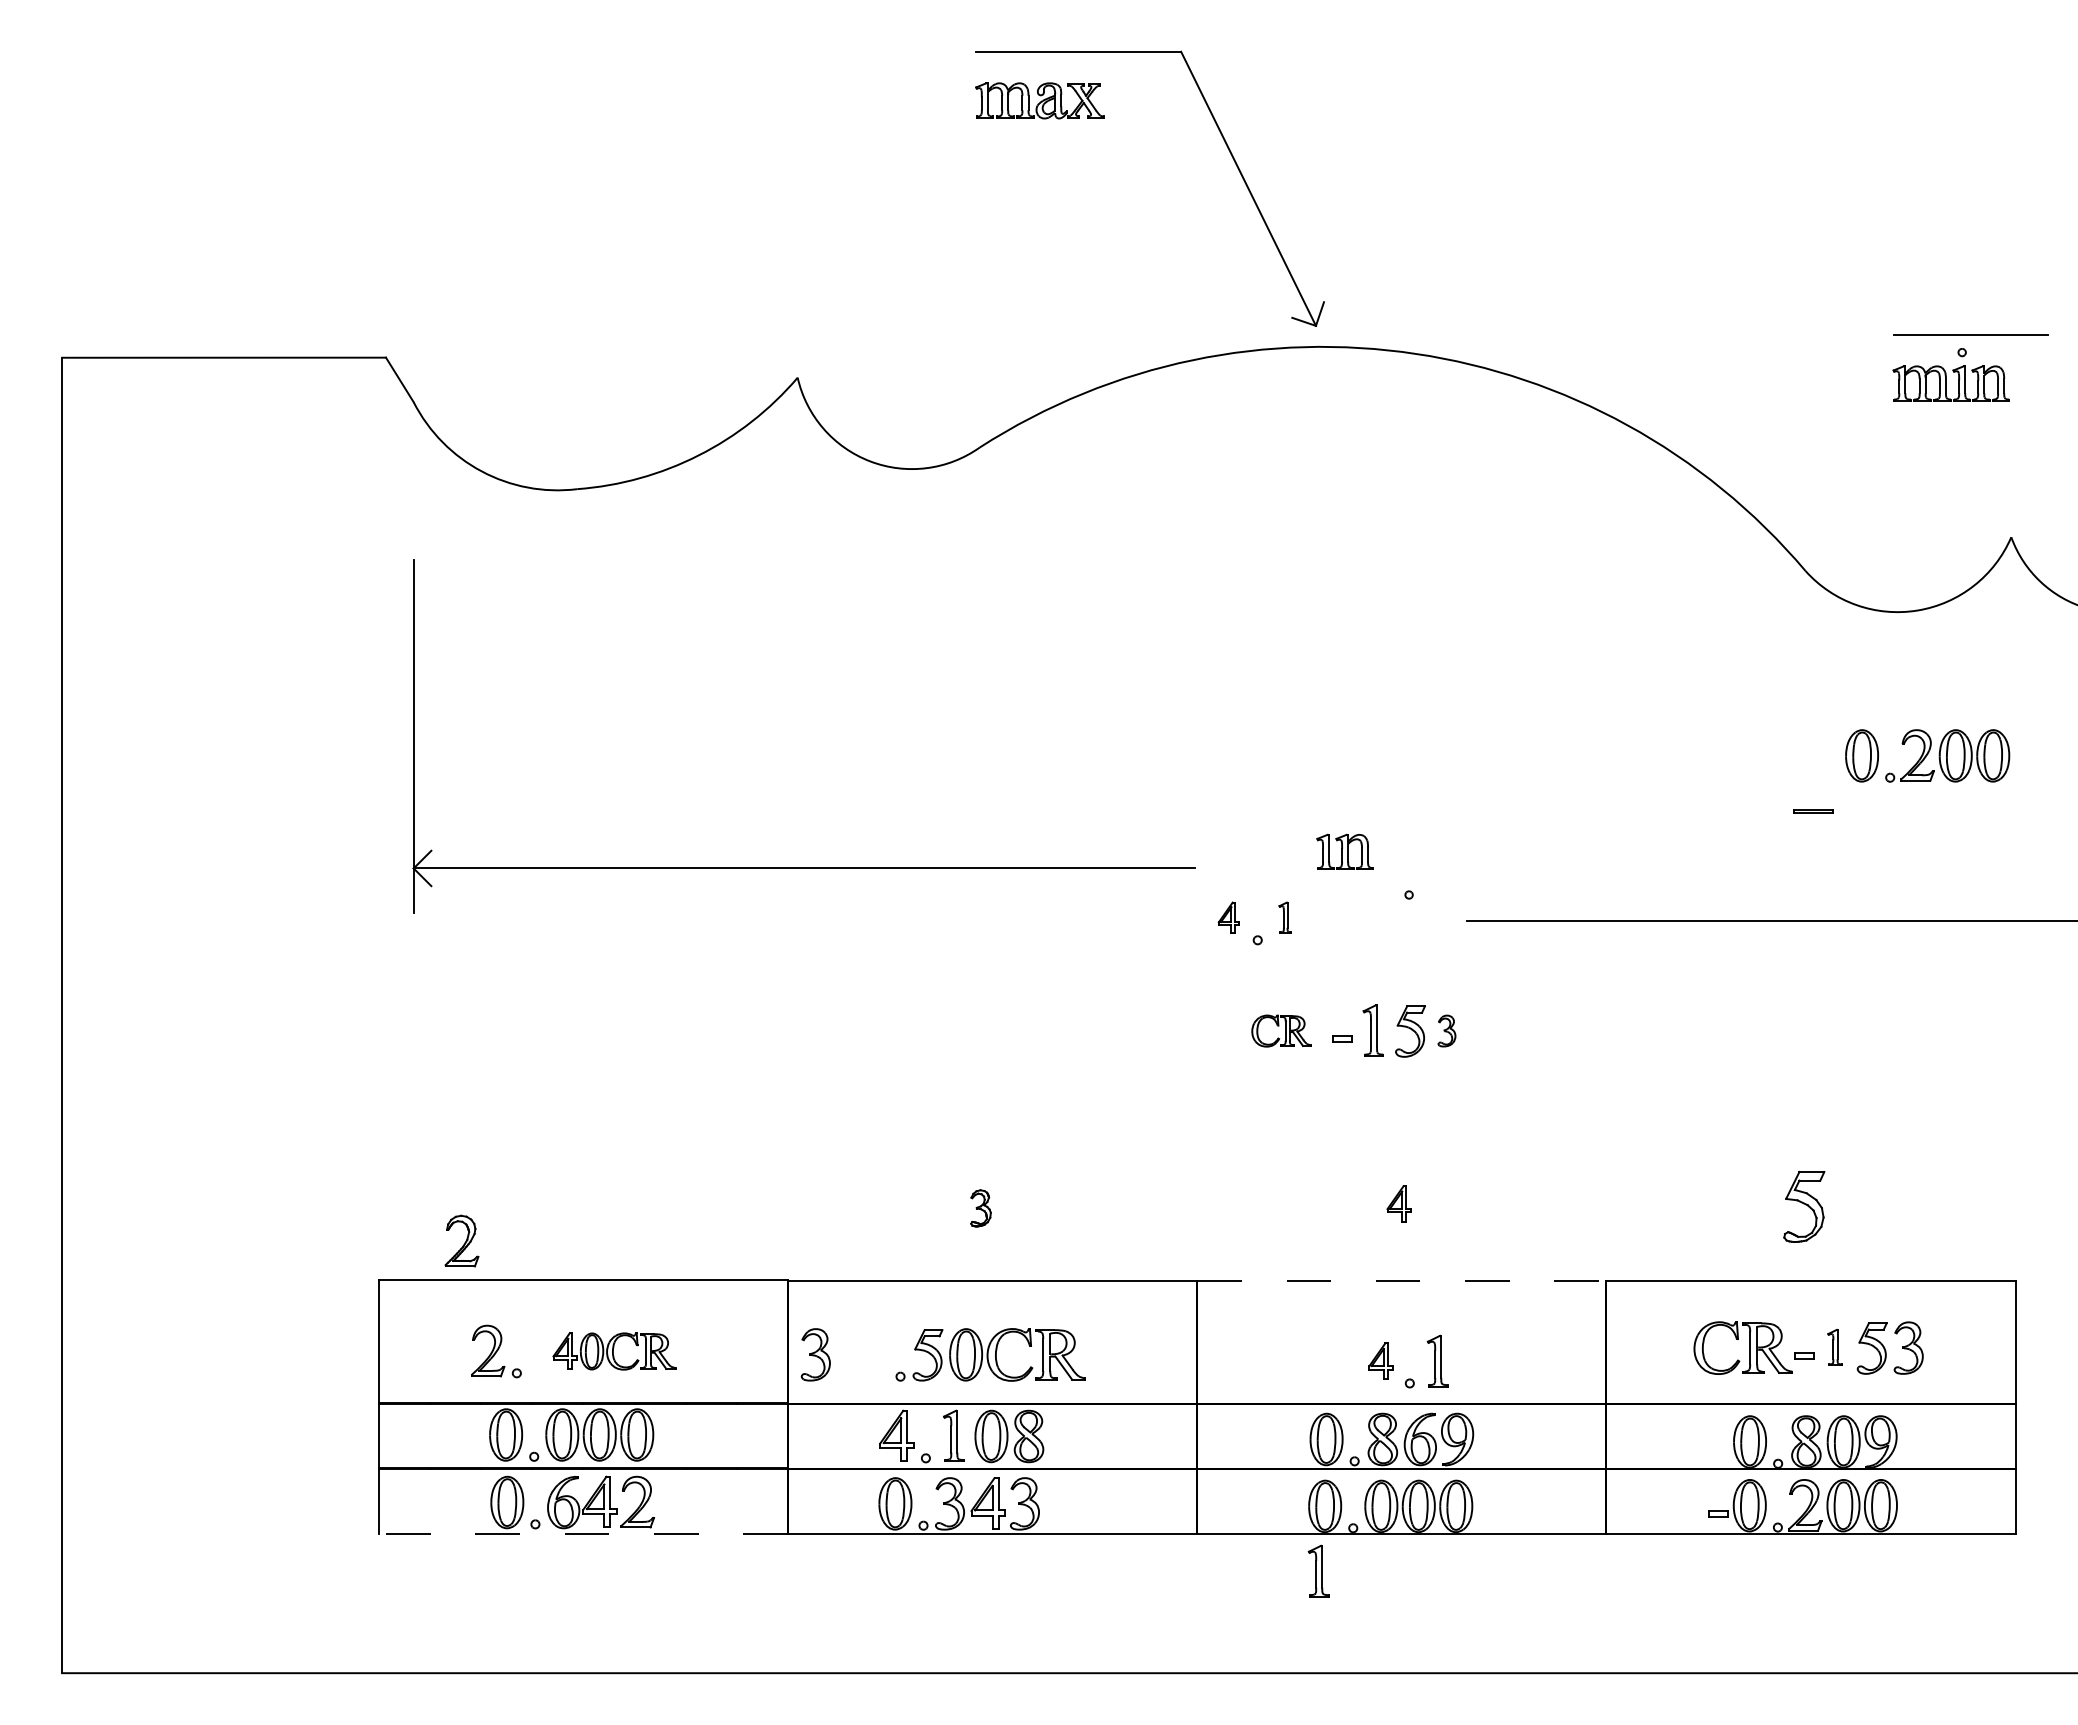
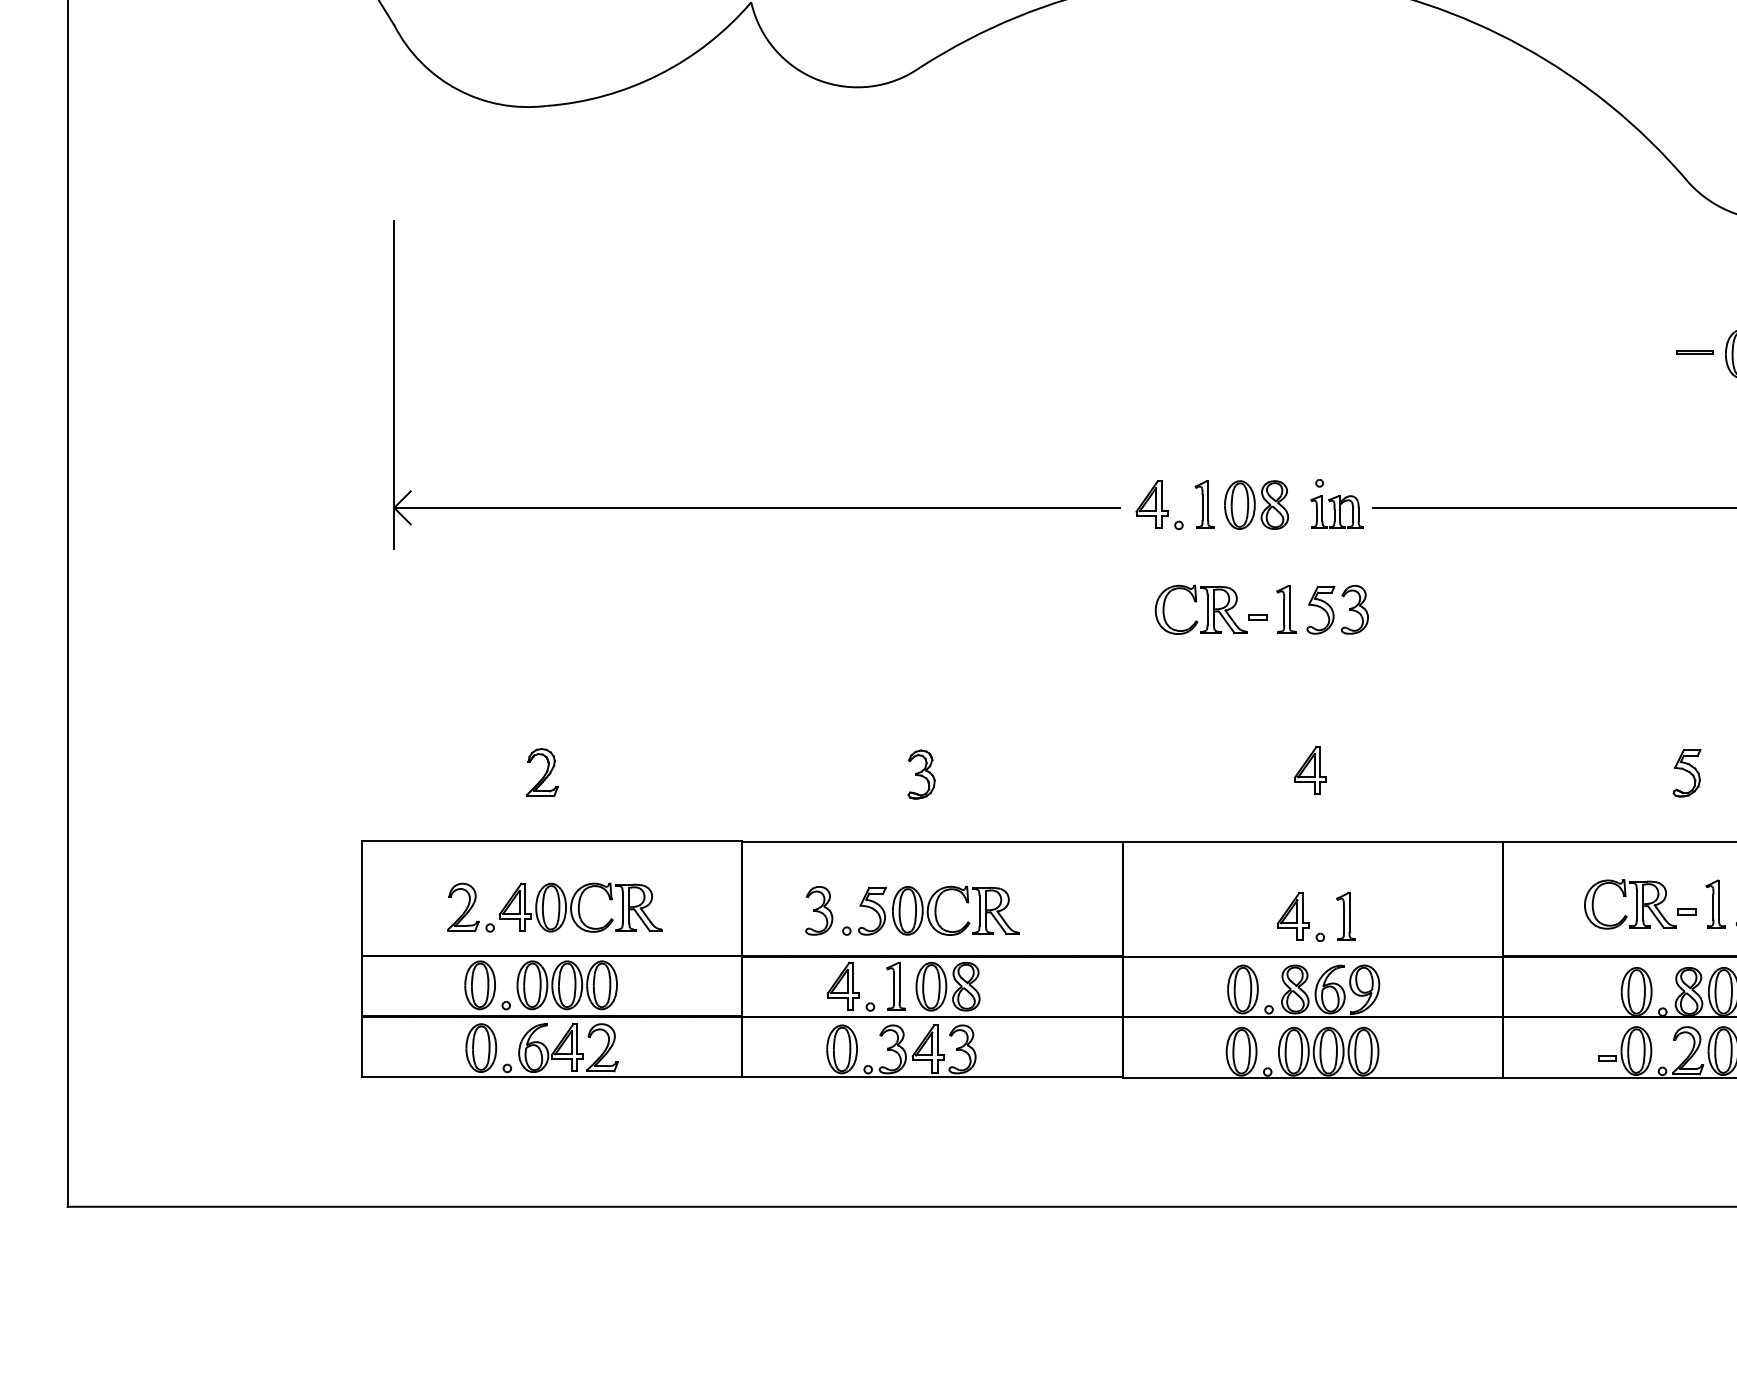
line: (1813, 810) -> (1695, 351), moved
part: (1344, 851) -> (1336, 511), moved
part: (803, 867) -> (756, 507), moved
part: (1228, 917) -> (1151, 504), size x1.67
part: (1284, 917) -> (1203, 504), size x1.67
part: (1341, 918) -> (1256, 505), added
part: (1281, 1030) -> (1201, 609), size x1.67
part: (1446, 1030) -> (1354, 609), size x1.67
part: (1398, 1203) -> (1309, 770), size x1.43
part: (1804, 1206) -> (1687, 772), size x0.71
part: (980, 1208) -> (921, 774), size x1.43
part: (461, 1240) -> (541, 771), moved
line: (1401, 1281) -> (1312, 842), dashed -> solid
part: (1834, 1347) -> (1715, 903), size x1.43
part: (614, 1351) -> (580, 907), size x1.43
part: (815, 1354) -> (818, 910), moved
part: (1380, 1360) -> (1293, 916), size x1.43
line: (583, 1533) -> (552, 1076), dashed -> solid
part: (1318, 1570) -> (1235, 1111), removed

